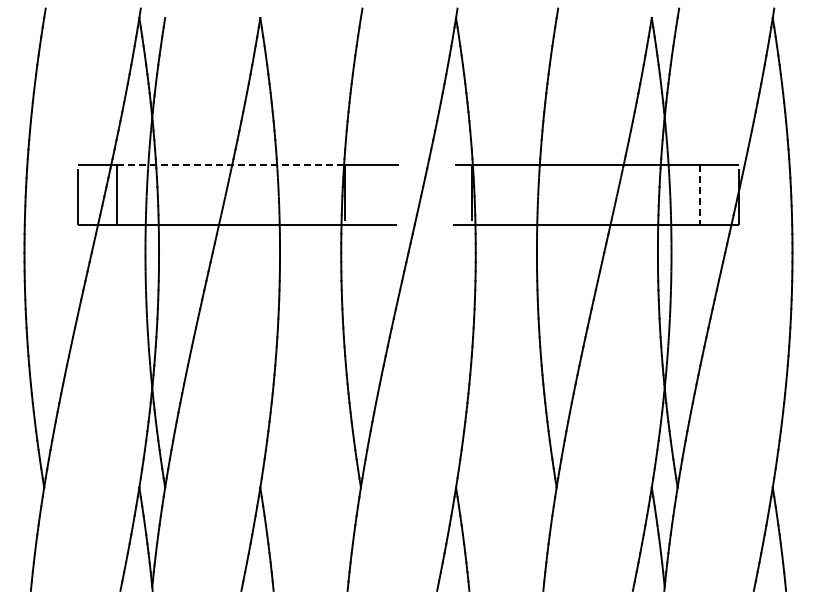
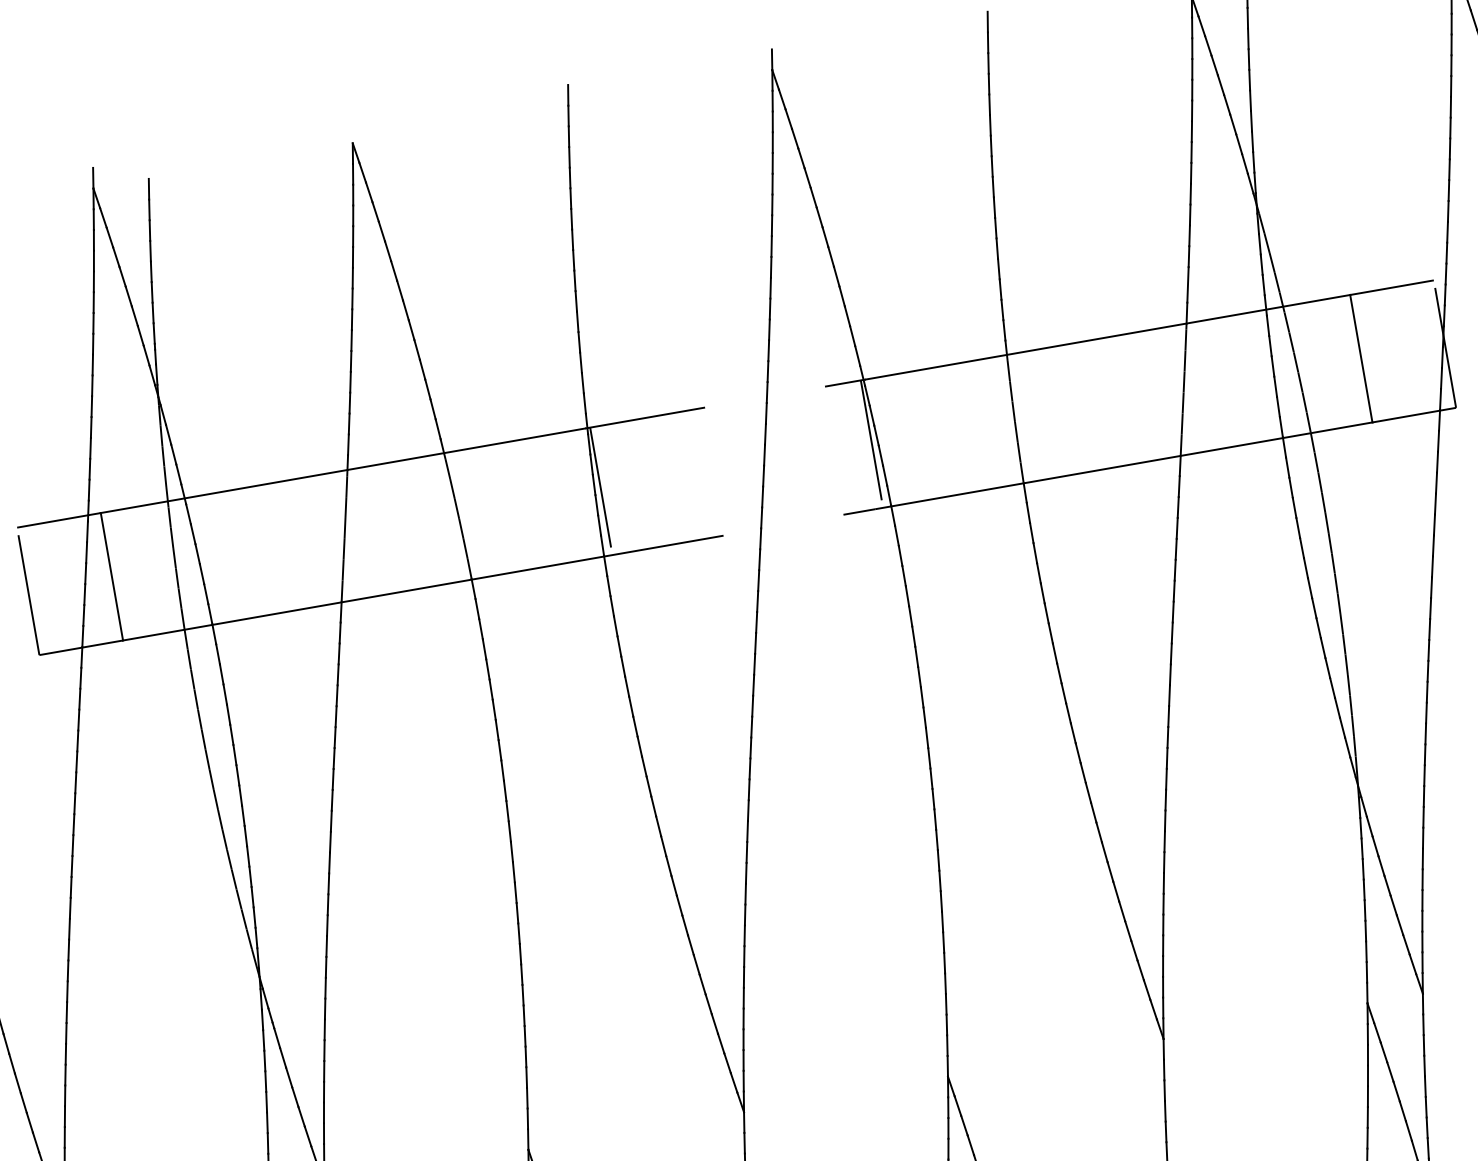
line: (230, 165) -> (343, 470), dashed -> solid
line: (699, 195) -> (1360, 359), dashed -> solid

